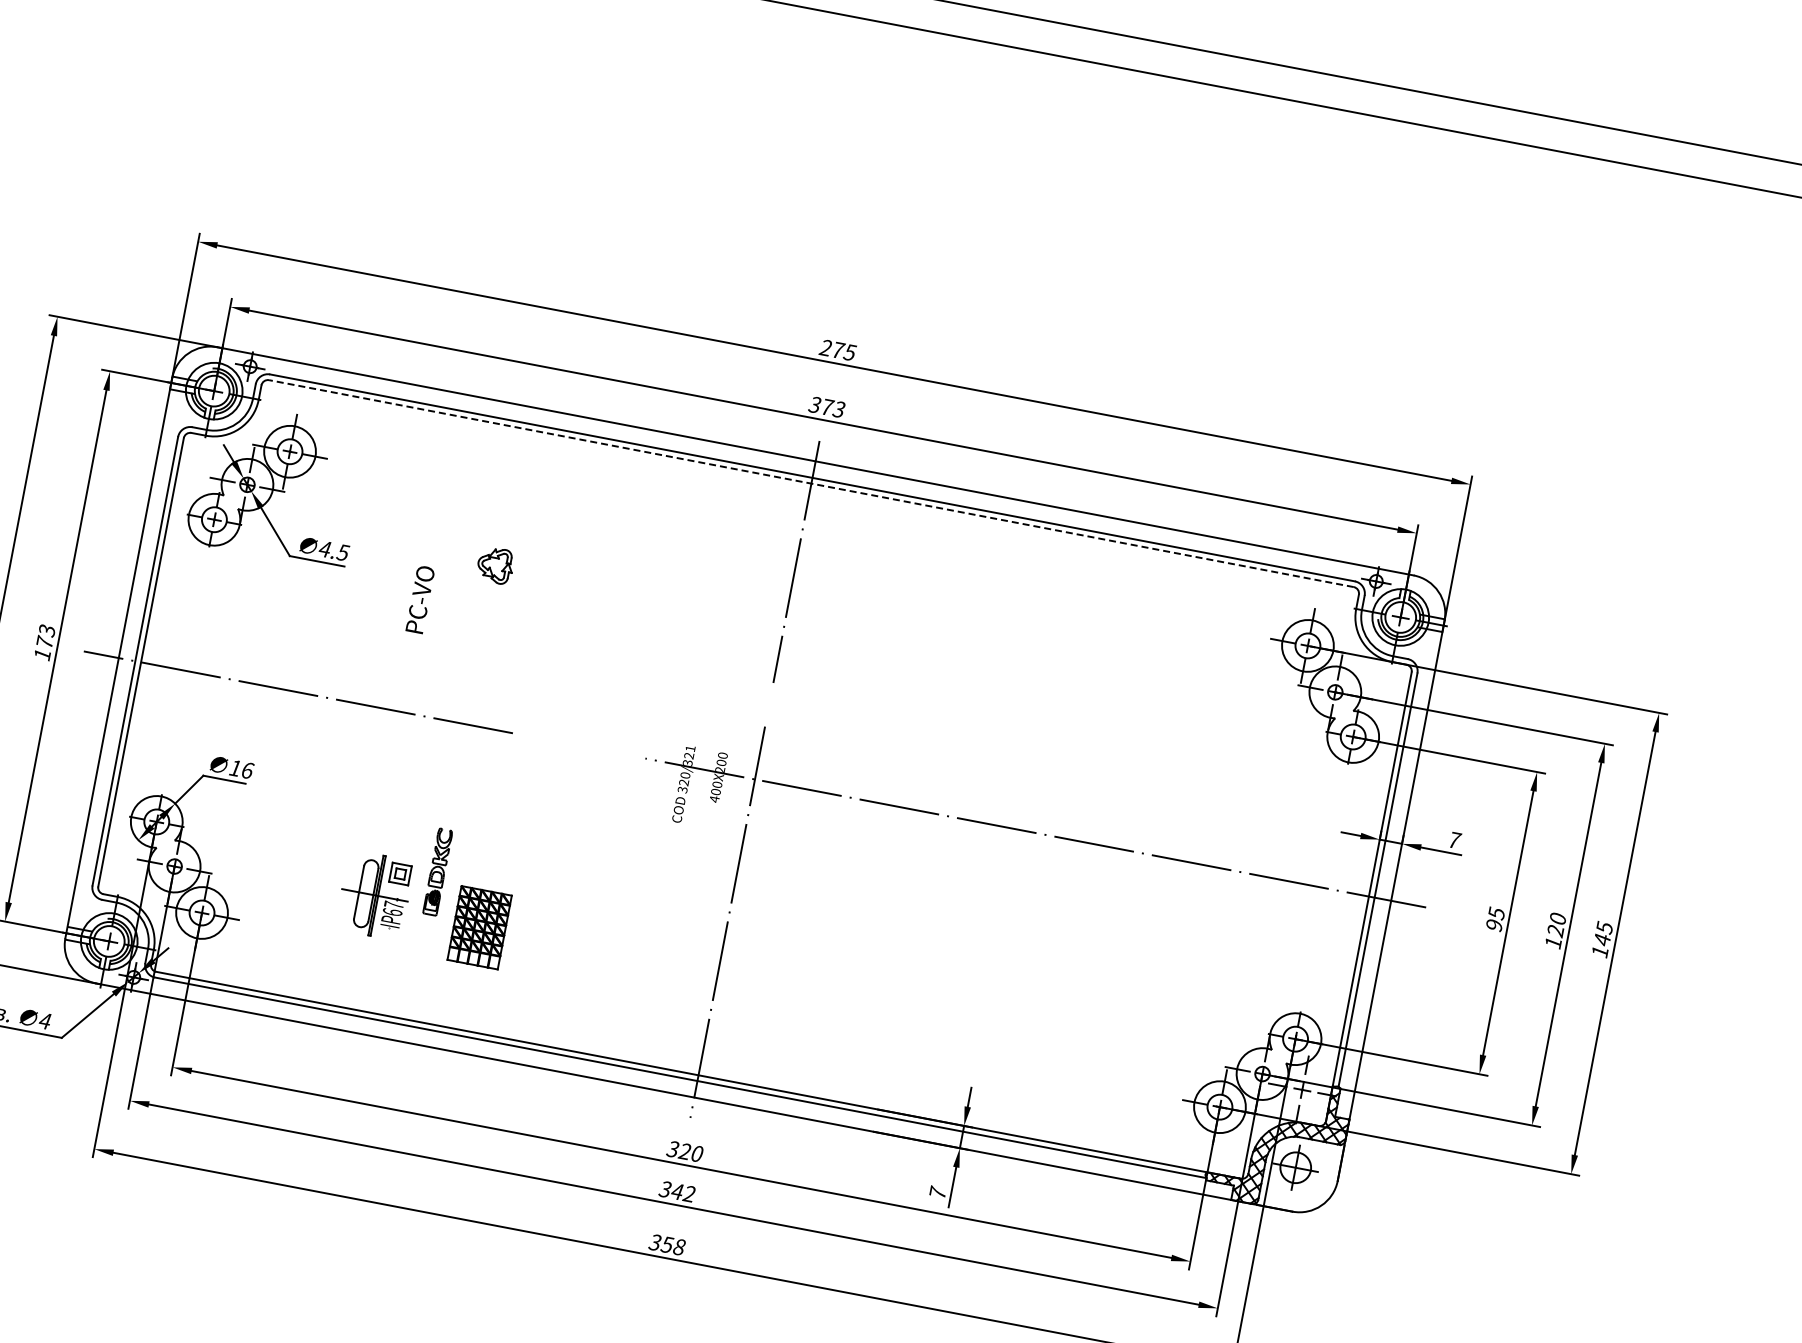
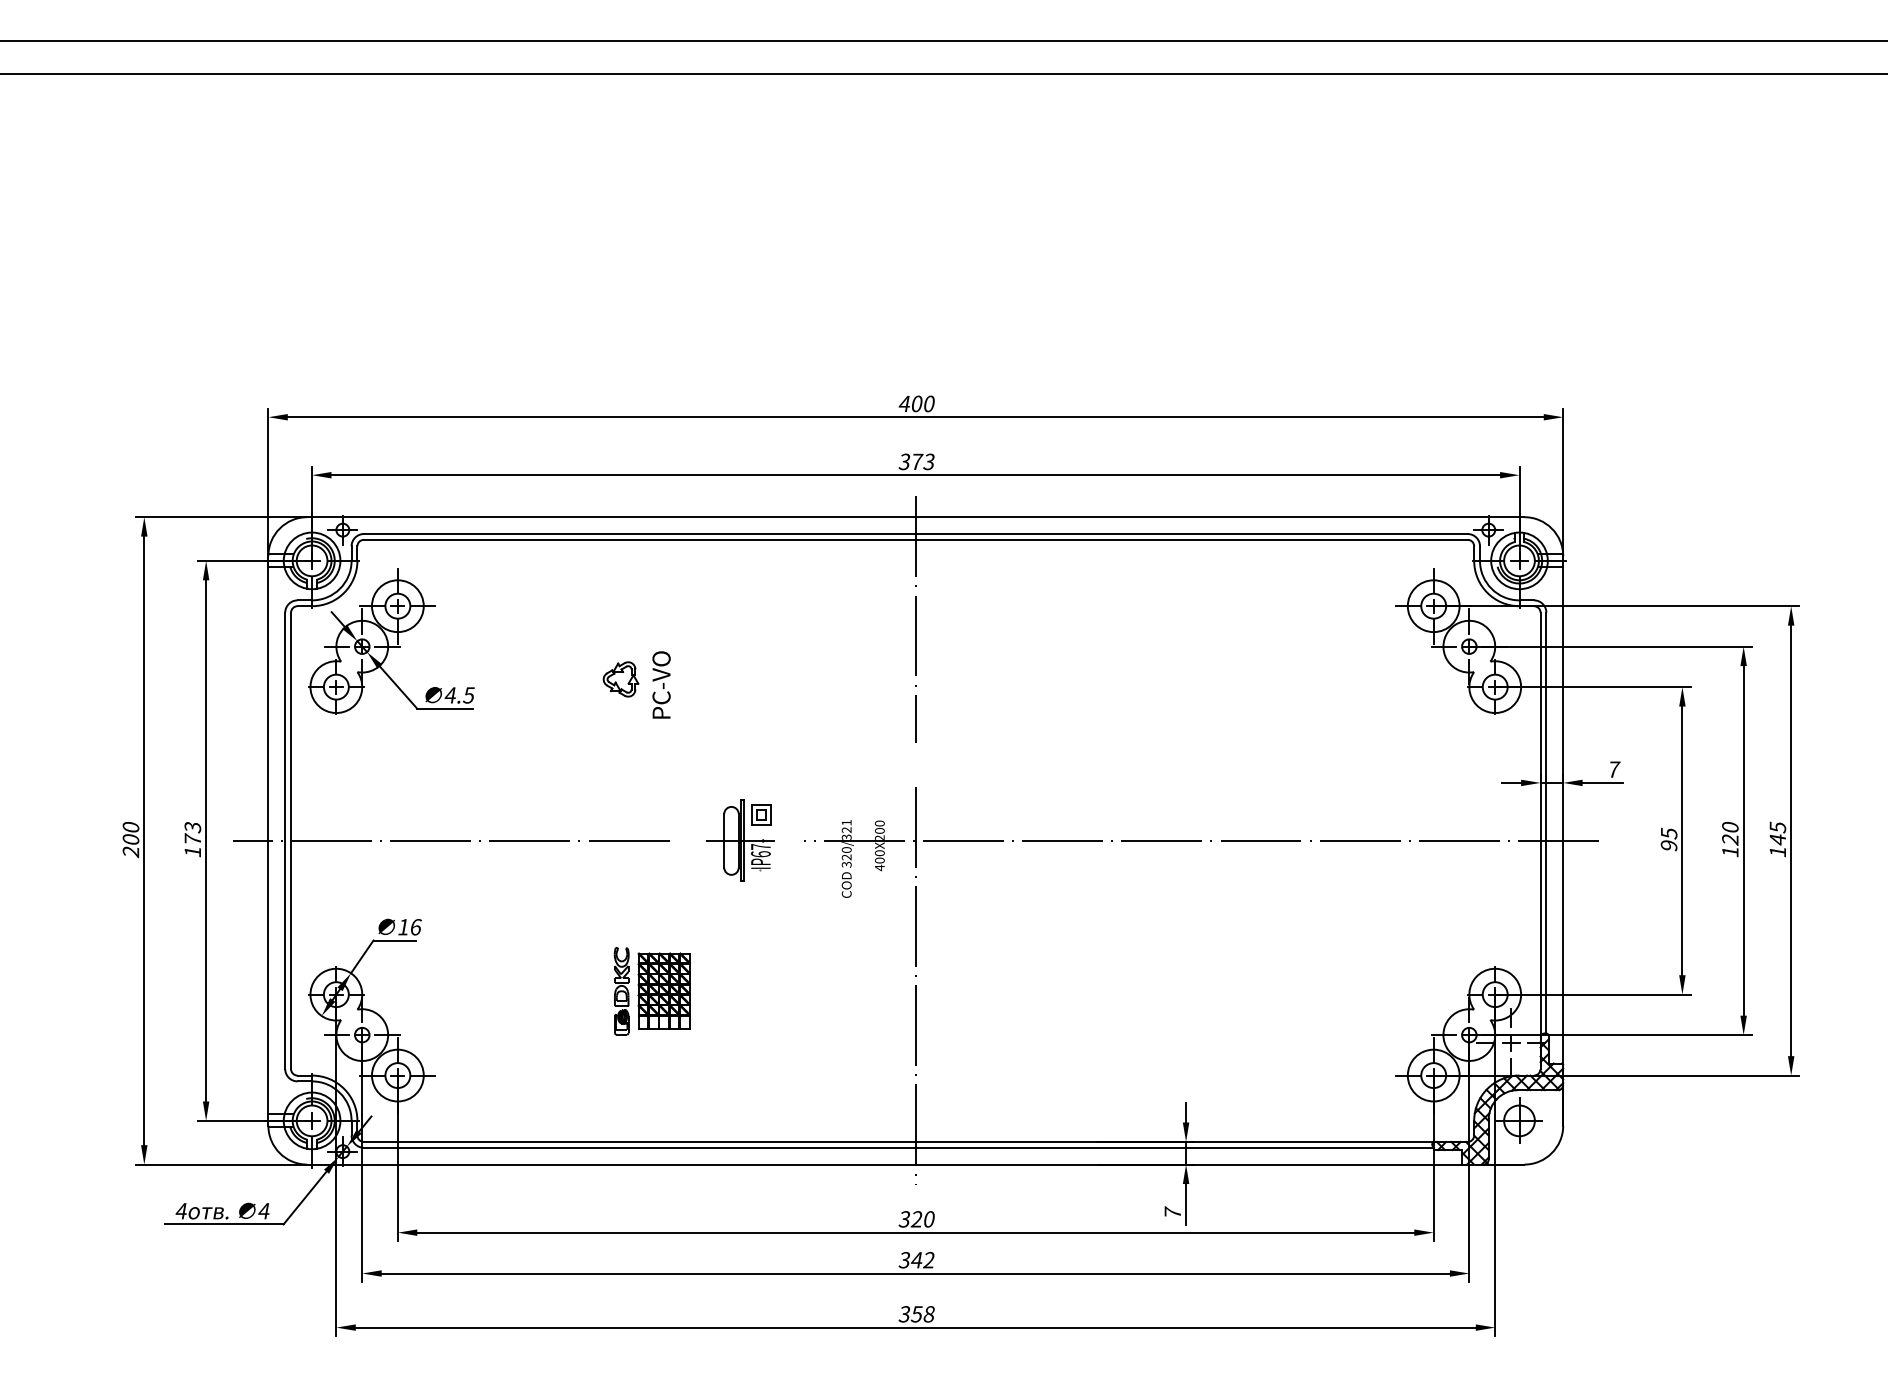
text: (837, 349) -> (916, 403), 275 -> 400
line: (811, 483) -> (915, 539), dashed -> solid
text: (420, 599) -> (661, 684), moved
part: (375, 895) -> (740, 840), moved
part: (479, 927) -> (663, 990), moved

